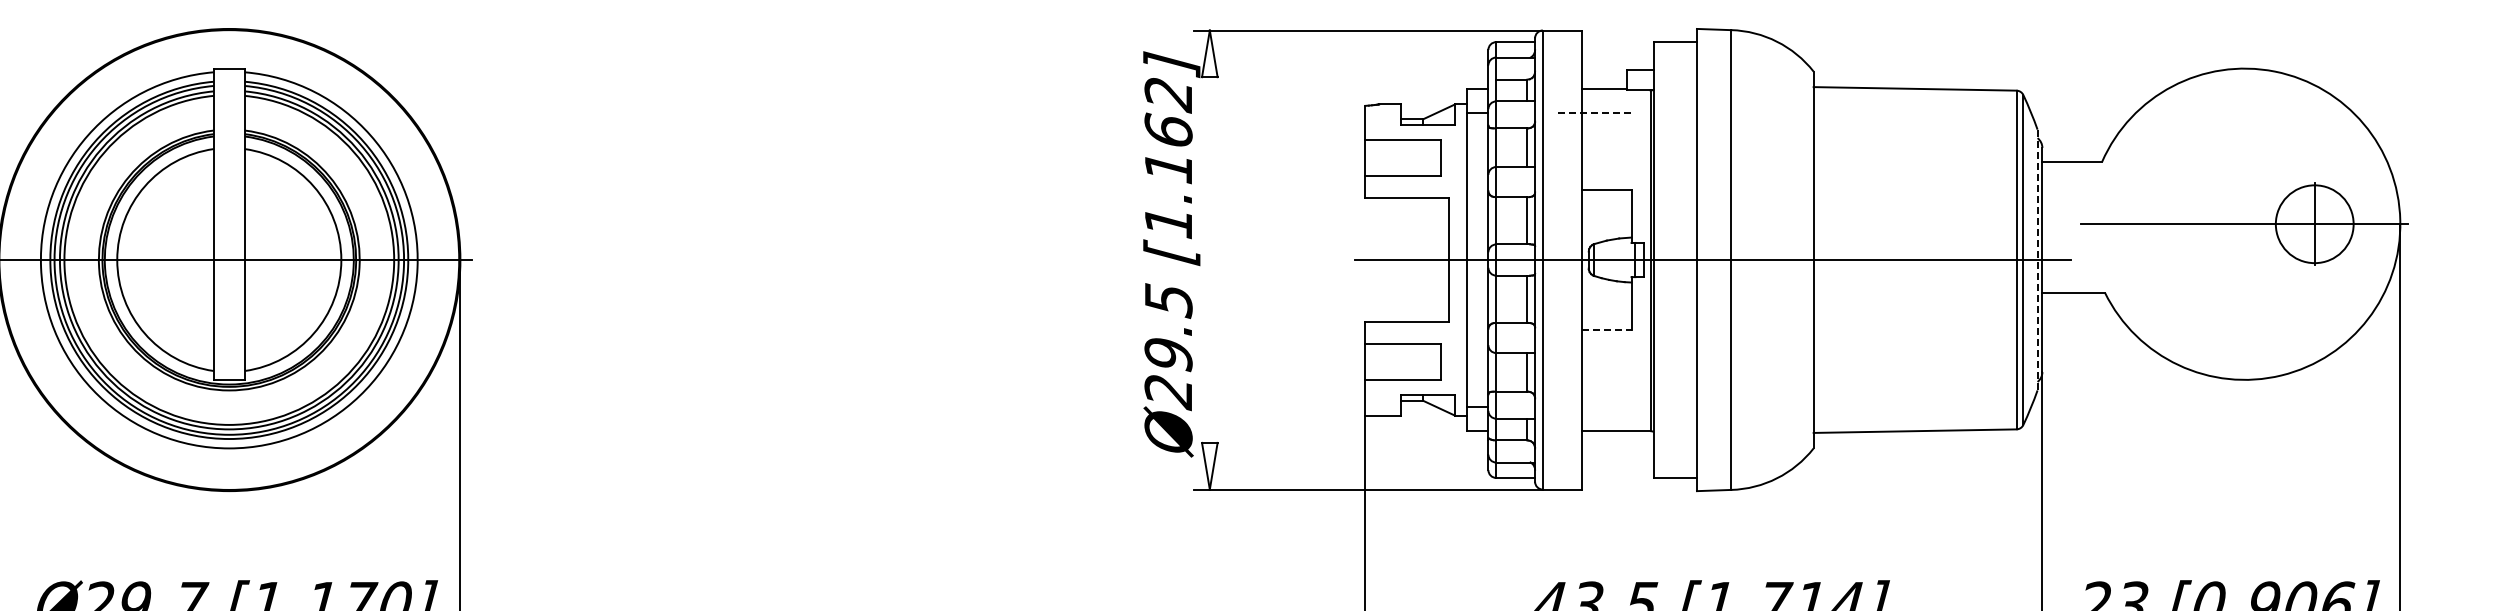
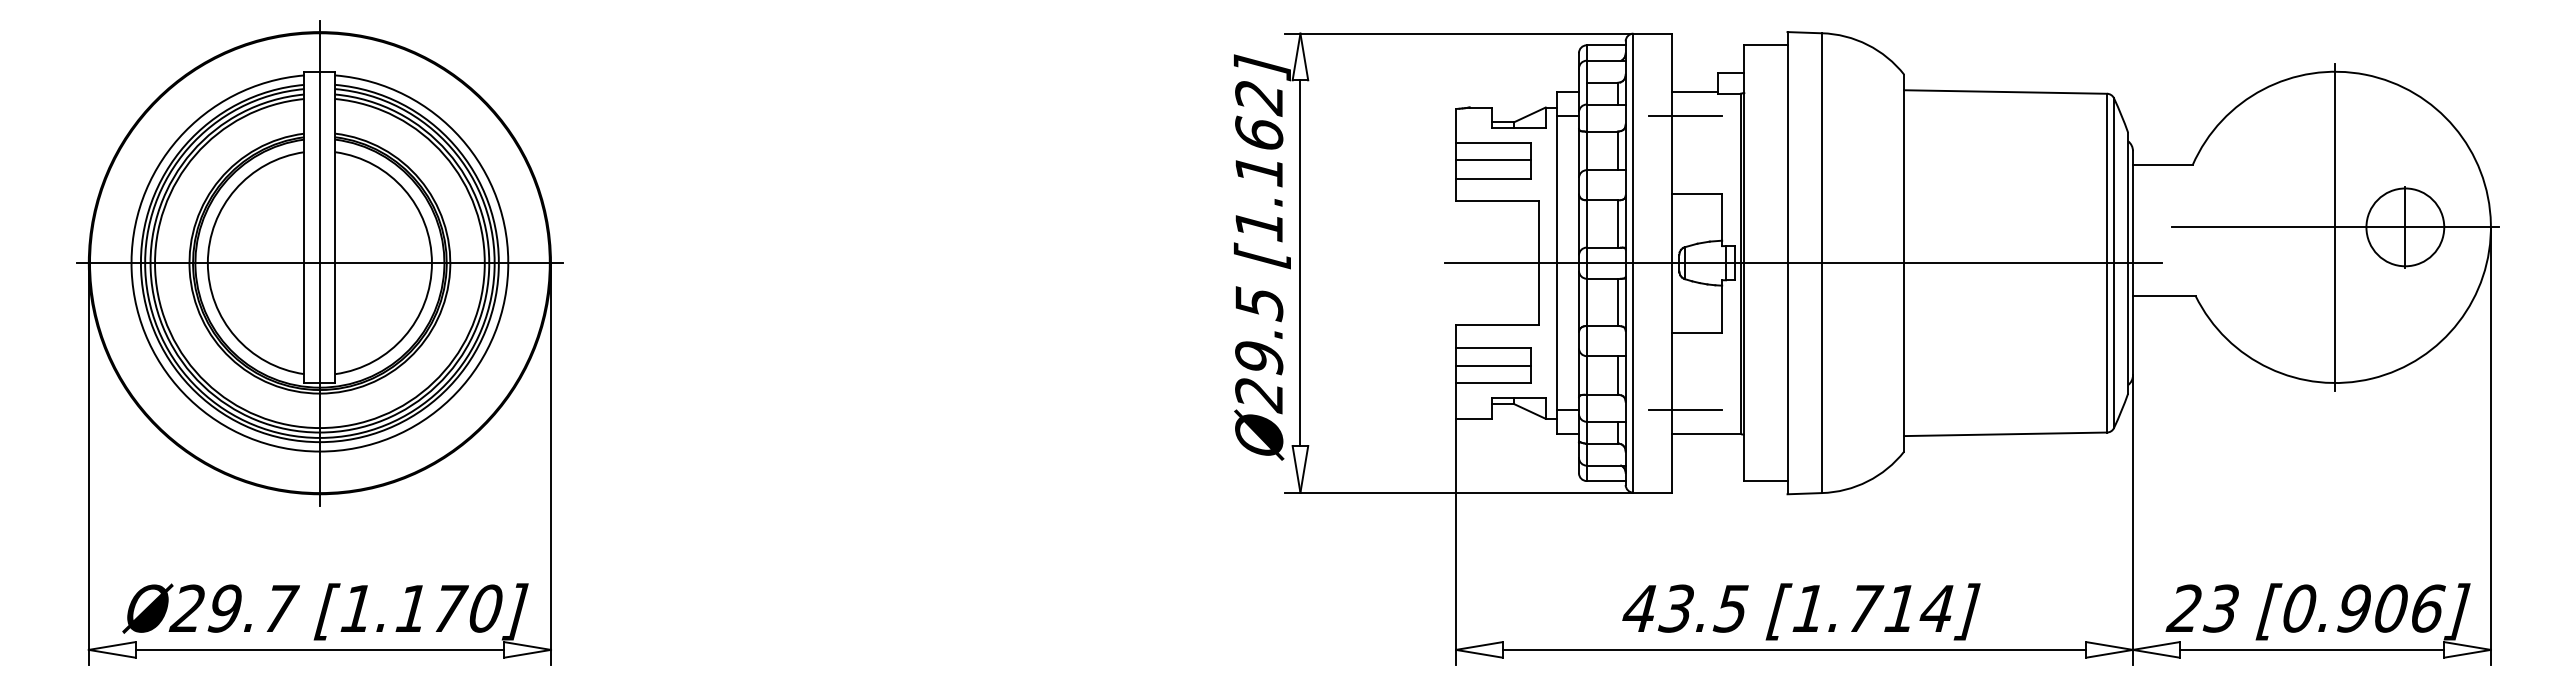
line: (1594, 112) -> (1685, 115), dashed -> solid
line: (1402, 157) -> (1493, 160), added
line: (2244, 223) -> (2335, 226), added
line: (228, 259) -> (319, 262), added
line: (2037, 259) -> (2128, 262), dashed -> solid
line: (1209, 260) -> (1300, 263), added
line: (1606, 329) -> (1697, 332), dashed -> solid
line: (1402, 363) -> (1493, 366), added
line: (1594, 407) -> (1685, 410), added

